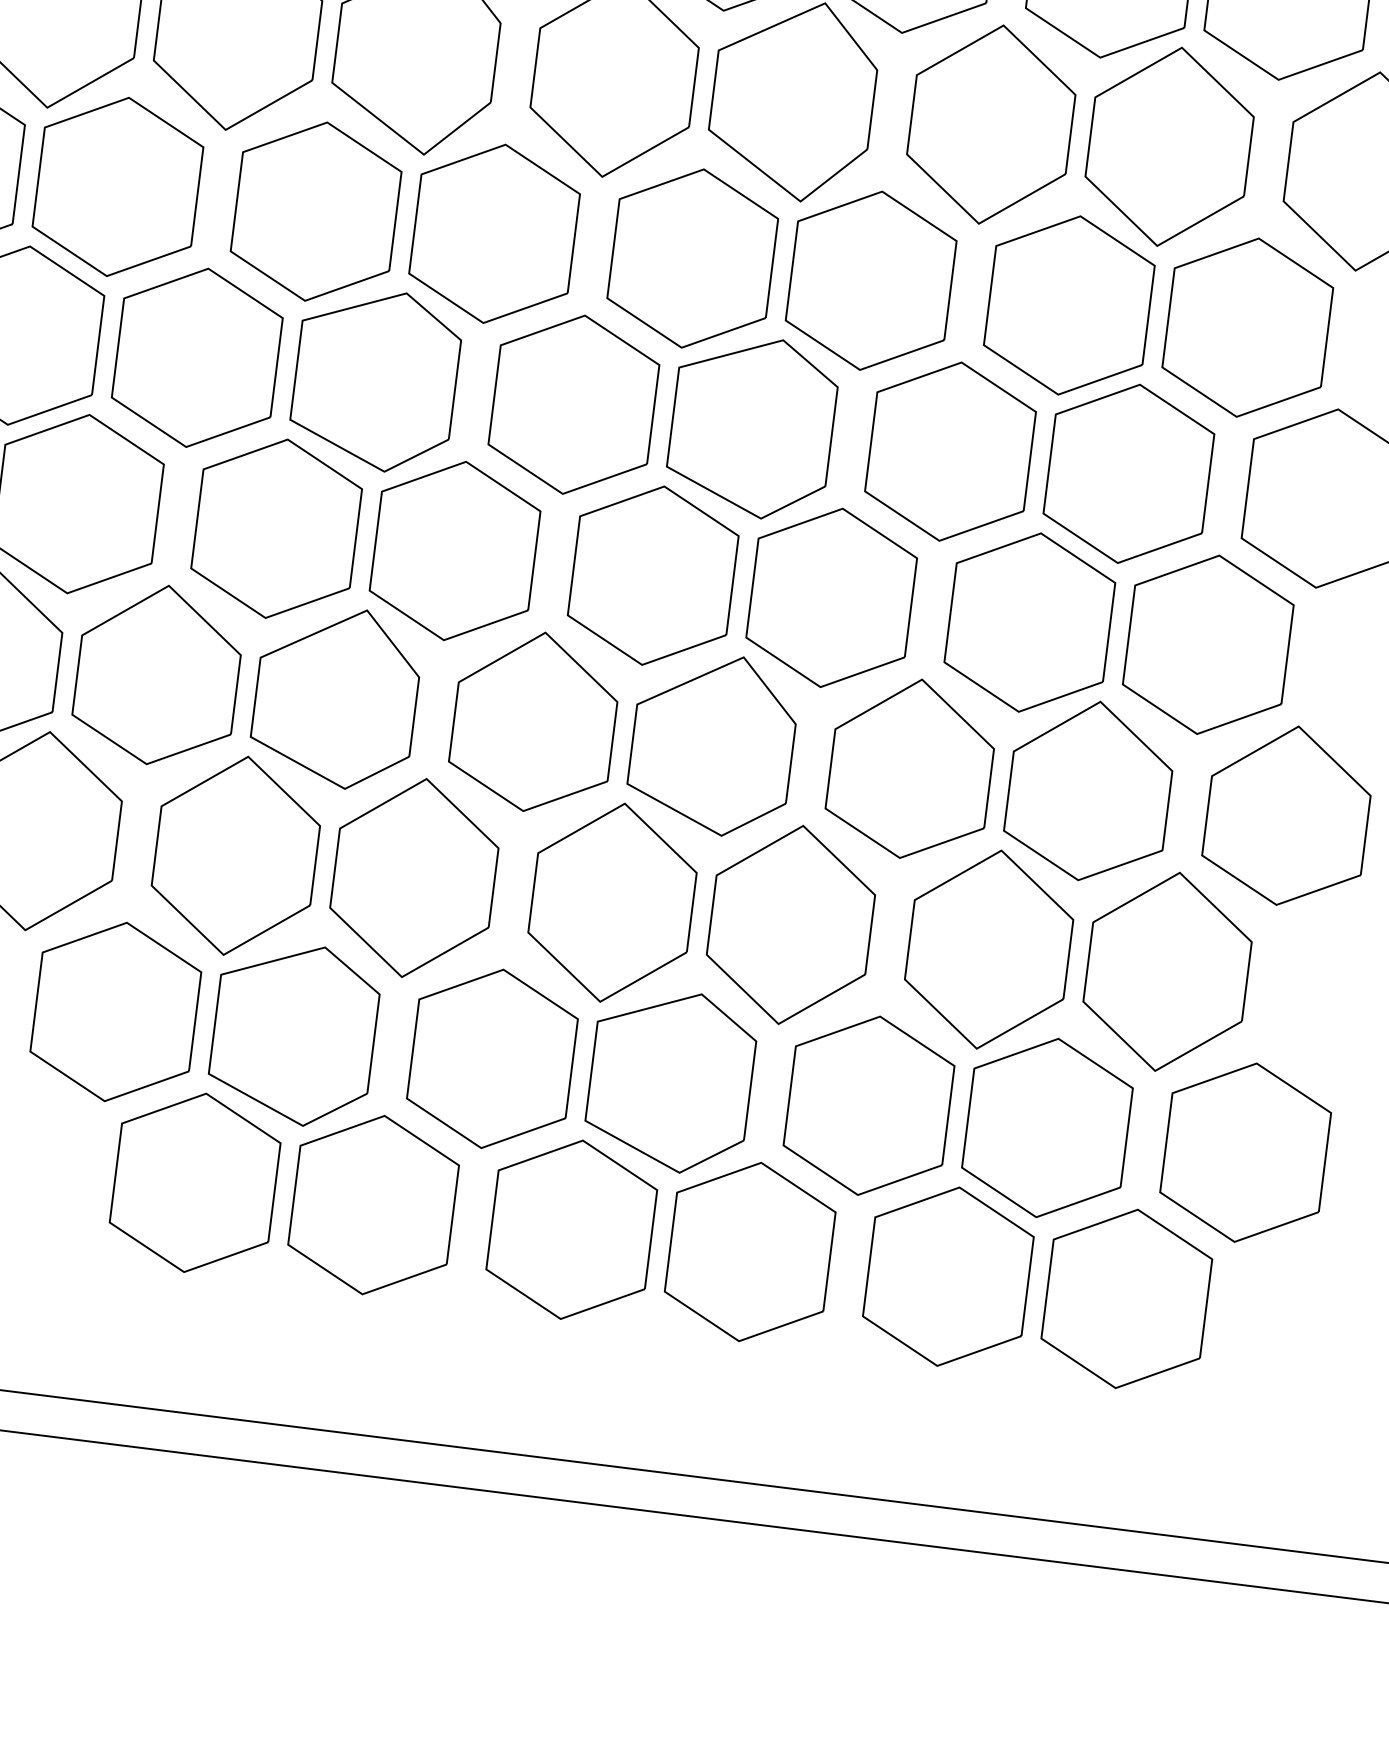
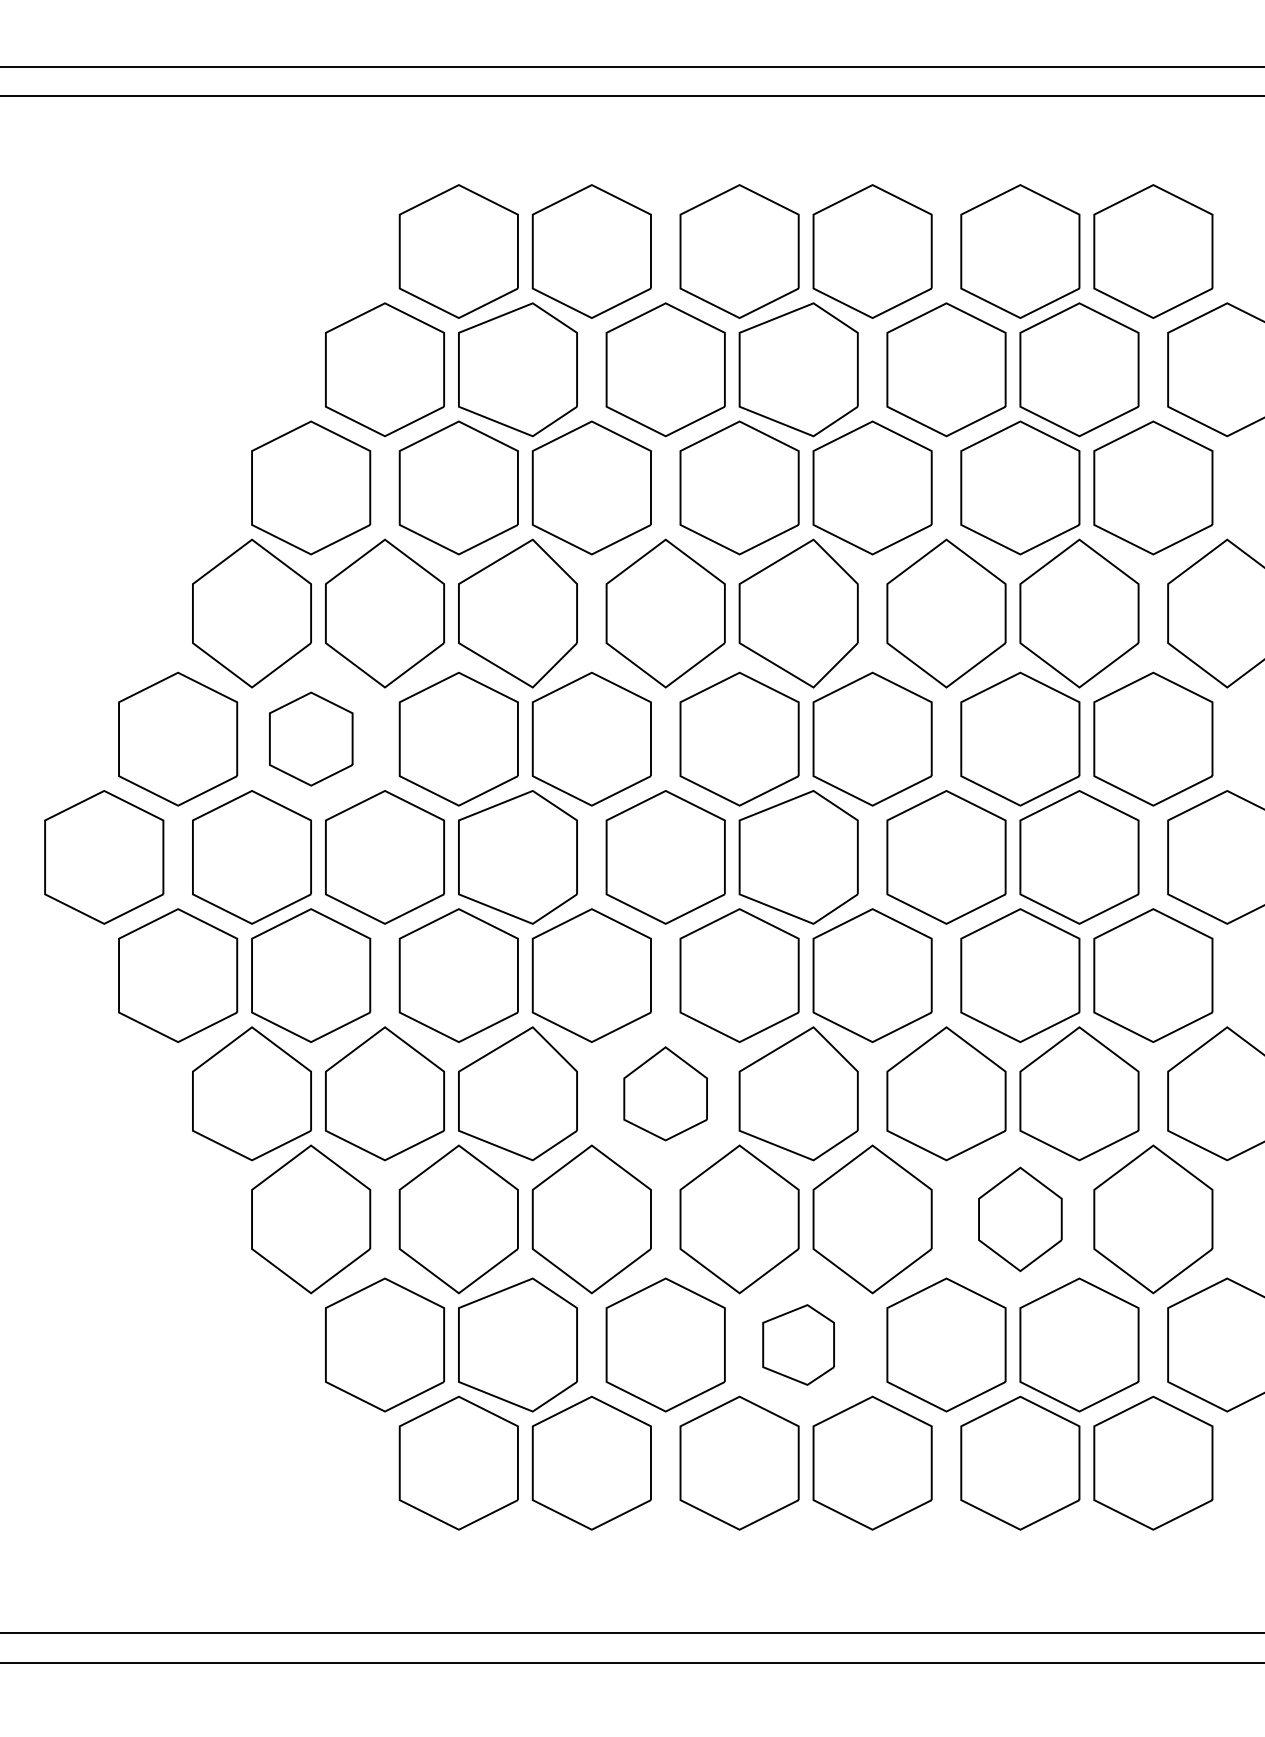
part: (118, 186) -> (311, 738), size x0.7
part: (534, 721) -> (665, 1093), size x0.7
part: (989, 949) -> (1020, 1219), size x0.7
part: (670, 1080) -> (798, 1344), size x0.6

